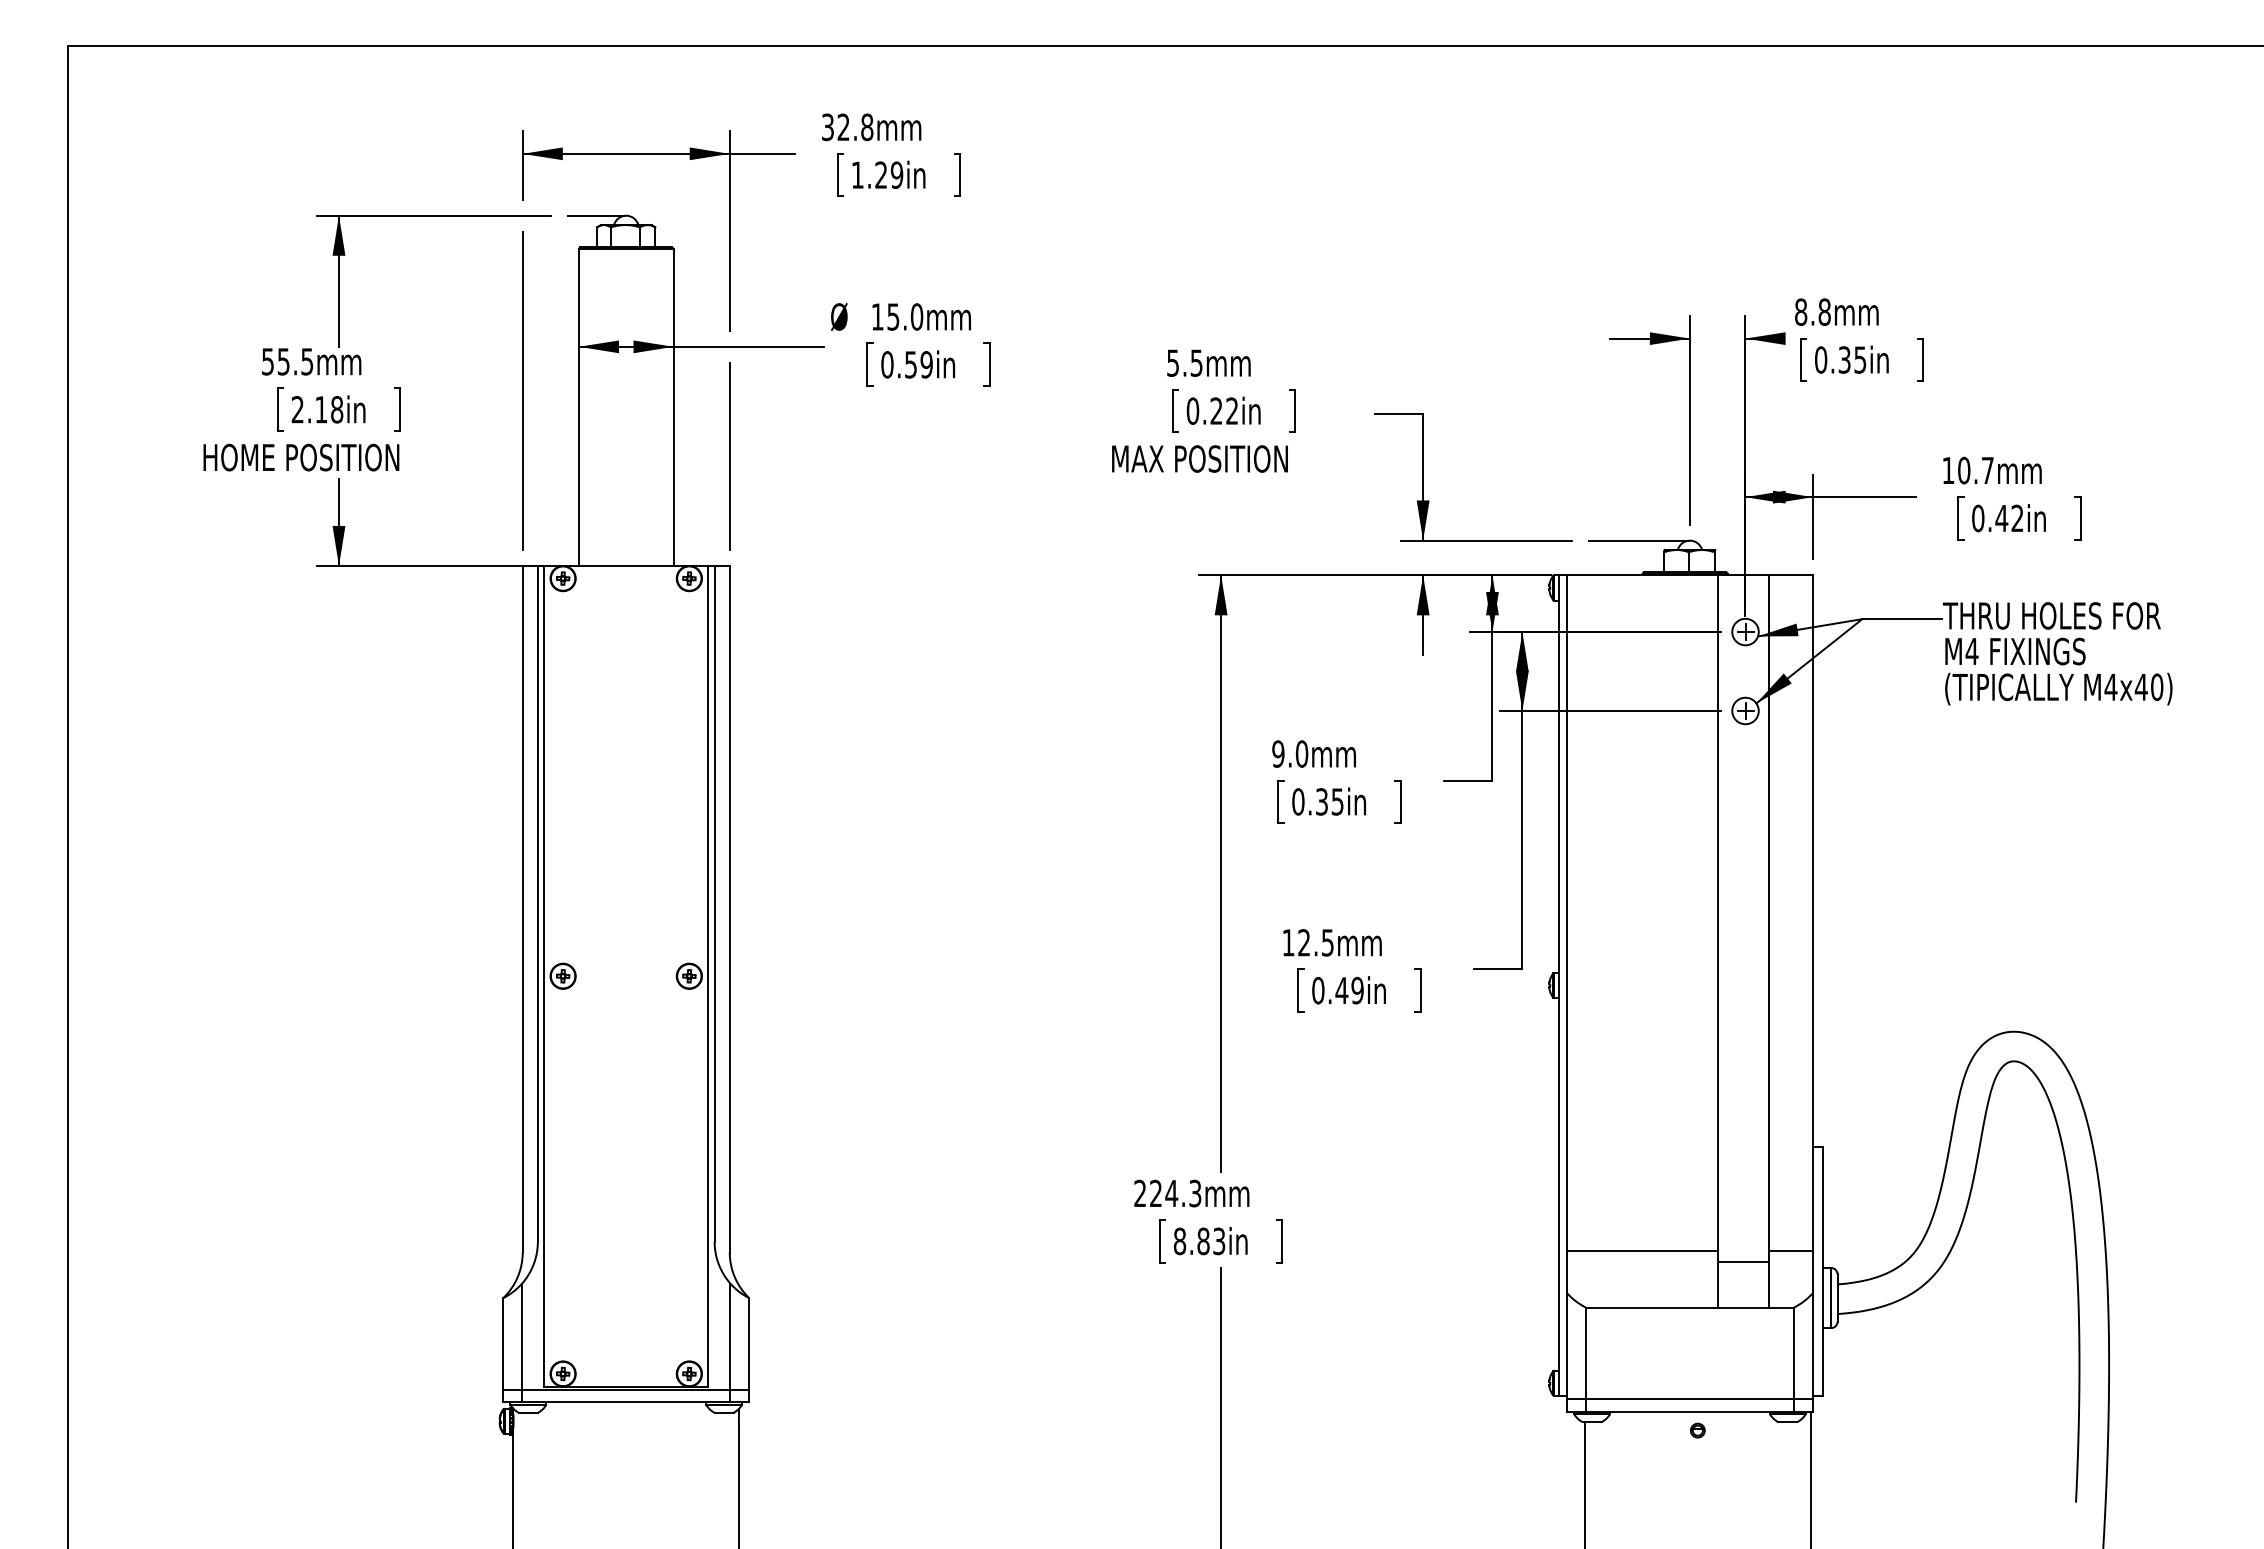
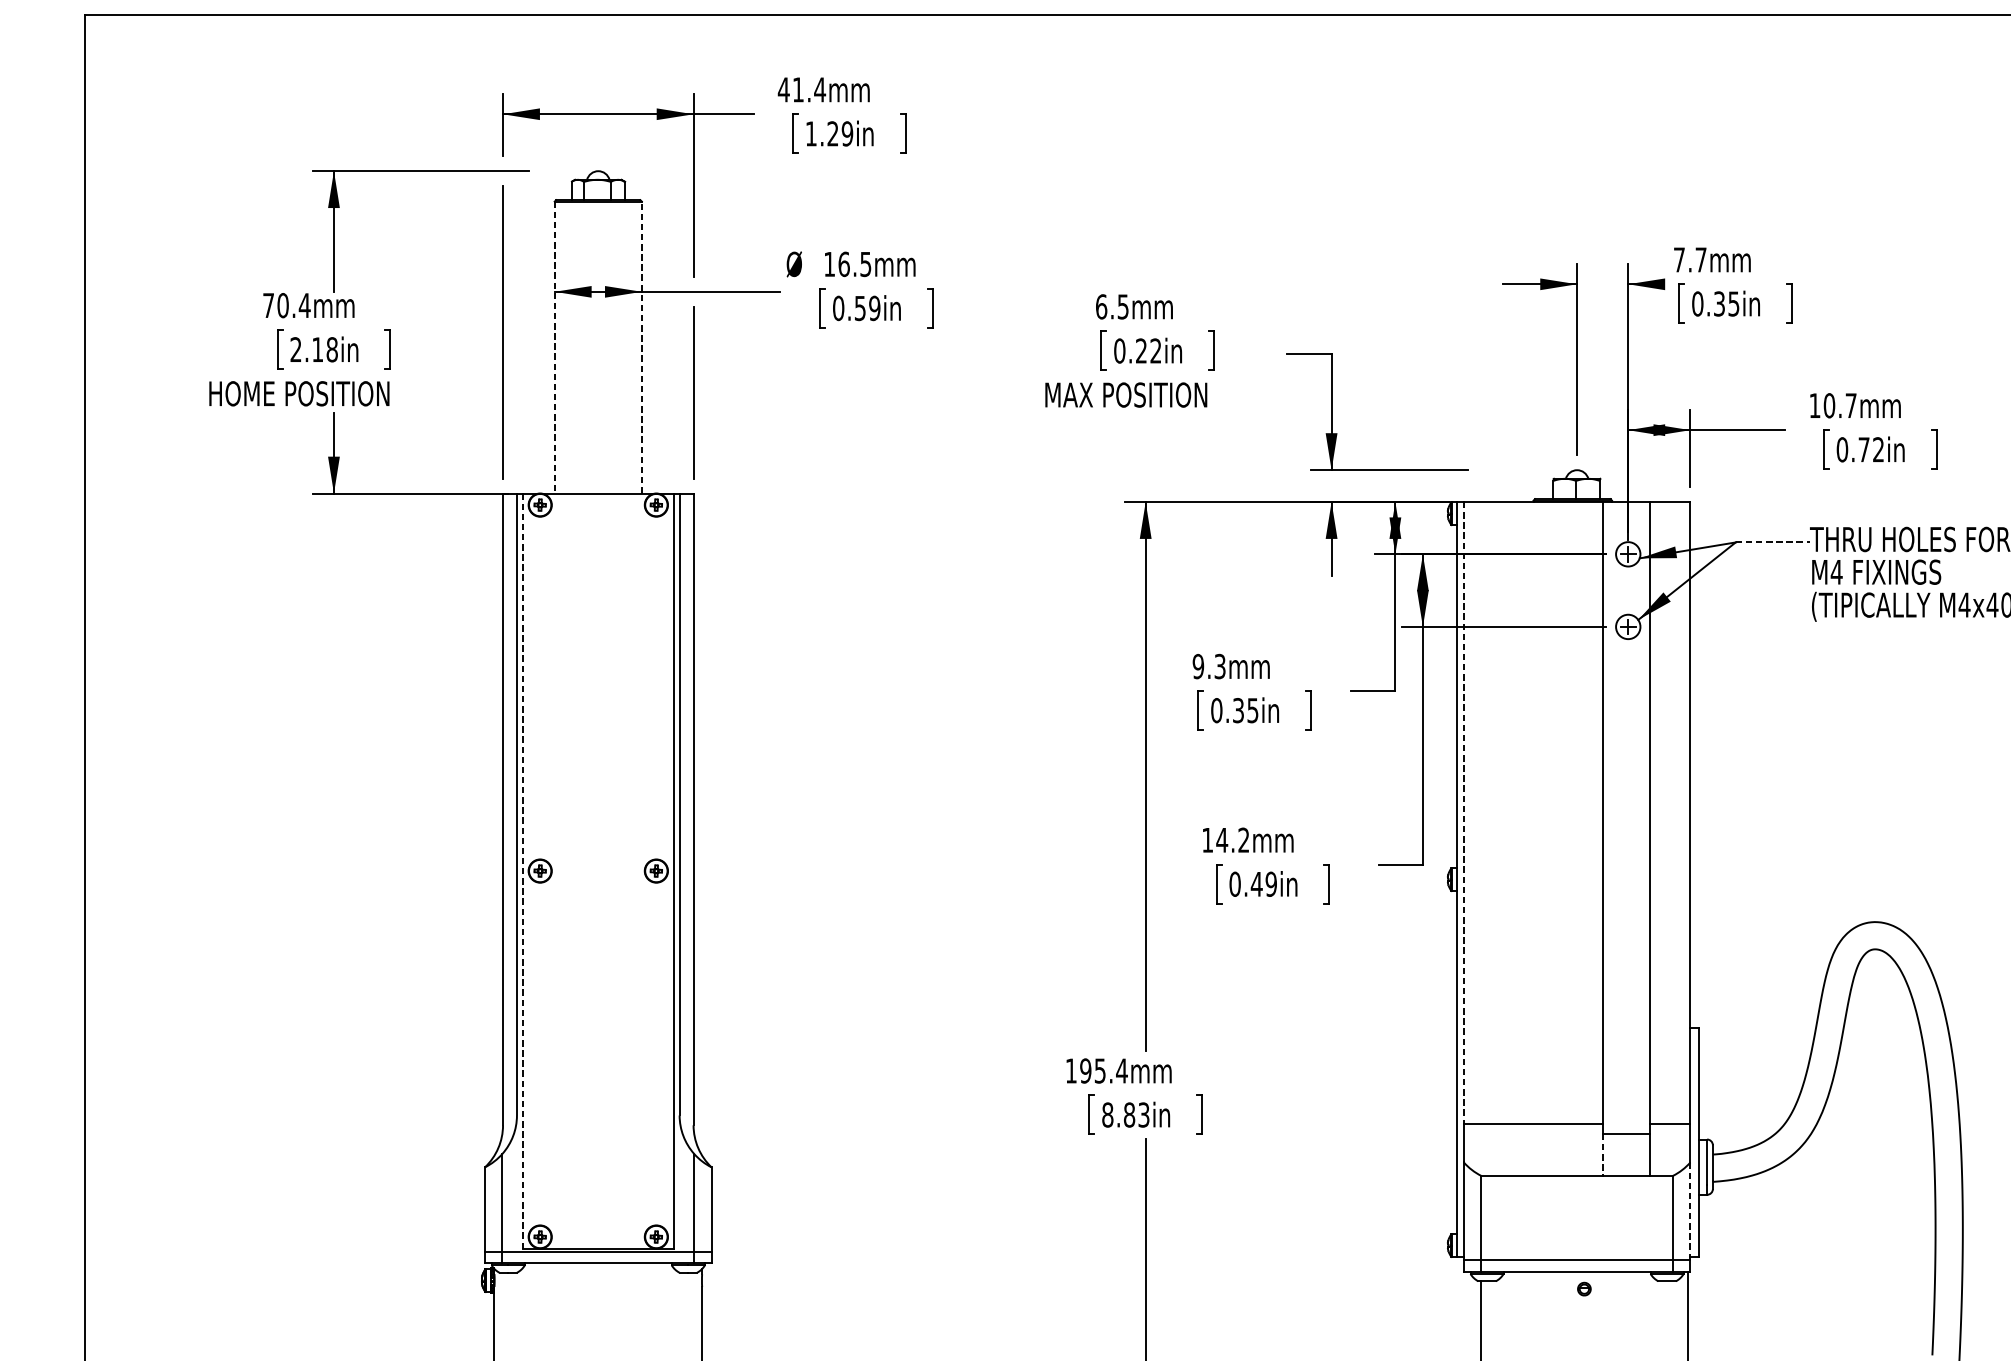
text: (847, 127) -> (801, 90), 32.8mm -> 41.4mm
line: (596, 215) -> (570, 170), removed
text: (1812, 311) -> (1689, 259), 8.8mm -> 7.7mm
text: (905, 316) -> (855, 263), 15.0mm -> 16.5mm
text: (287, 361) -> (286, 305), 55.5mm -> 70.4mm
text: (1173, 362) -> (1101, 306), 5.5mm -> 6.5mm
line: (578, 407) -> (554, 347), solid -> dashed
line: (673, 407) -> (641, 347), solid -> dashed
text: (2001, 518) -> (1863, 449), 0.42in -> 0.72in
line: (1638, 540) -> (1529, 470), removed
line: (1902, 619) -> (1772, 542), solid -> dashed
text: (1301, 753) -> (1219, 666), 9.0mm -> 9.3mm
line: (1566, 913) -> (1463, 813), solid -> dashed
text: (1315, 942) -> (1232, 839), 12.5mm -> 14.2mm
line: (544, 976) -> (523, 871), solid -> dashed
text: (1167, 1193) -> (1096, 1070), 224.3mm -> 195.4mm
line: (1718, 1284) -> (1603, 1154), solid -> dashed
line: (1813, 1346) -> (1690, 1211), solid -> dashed

